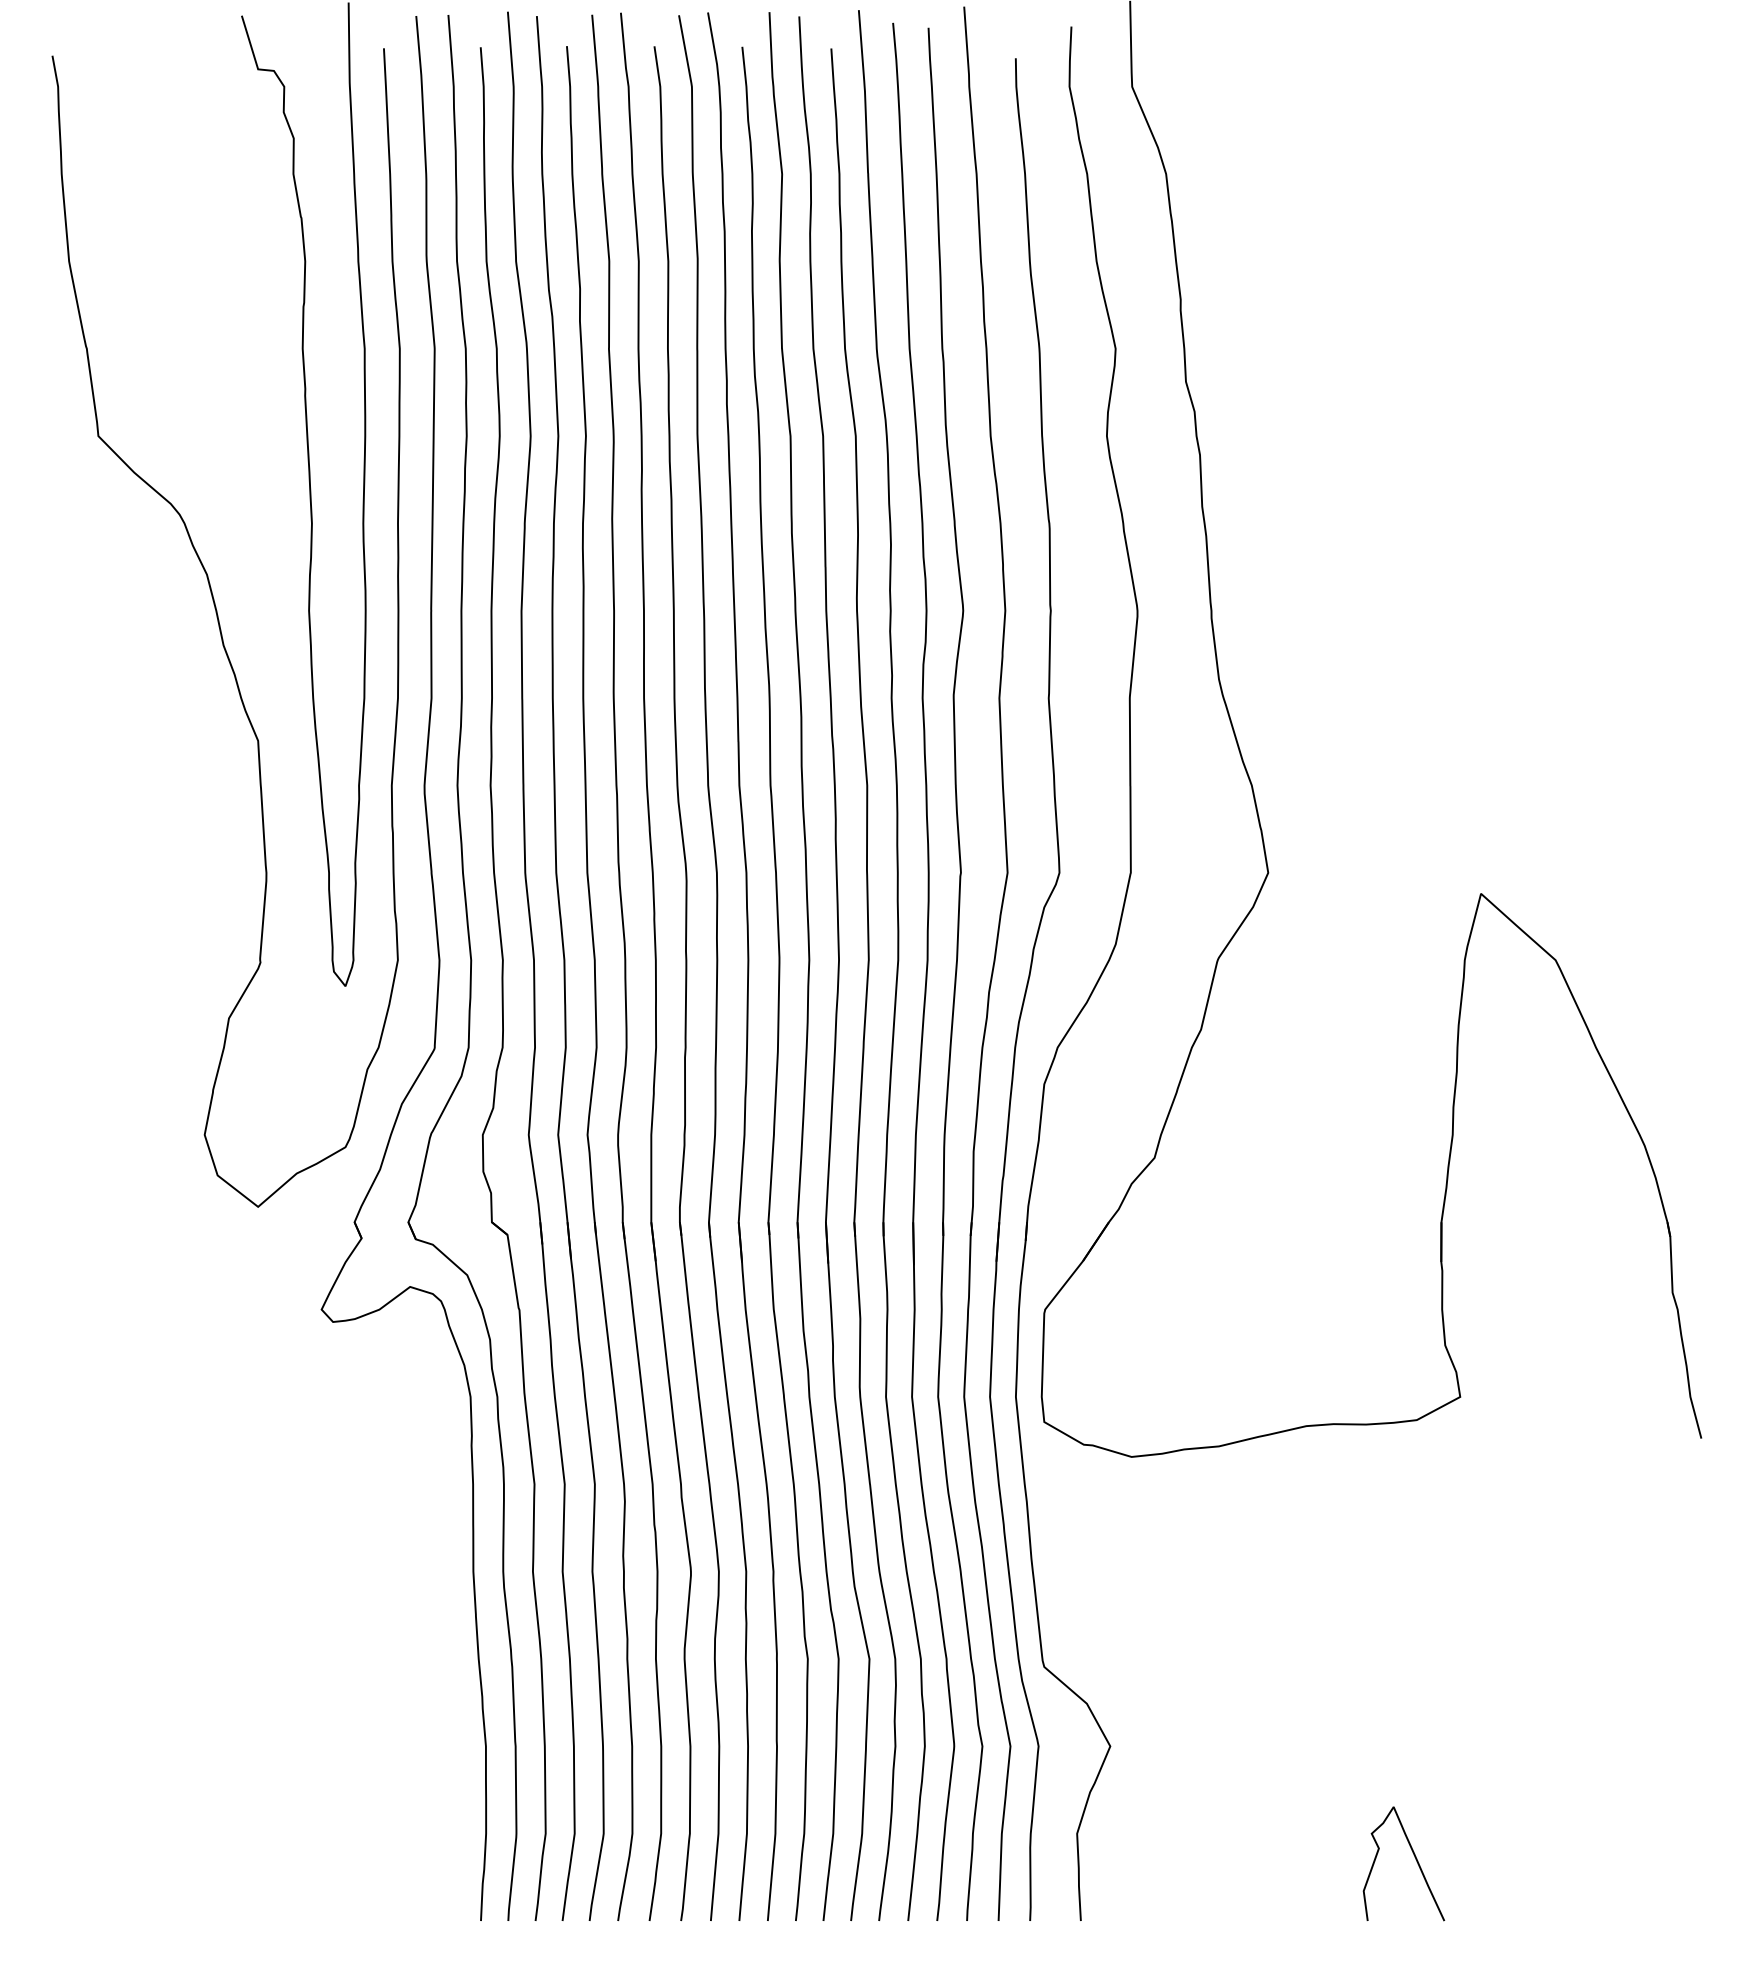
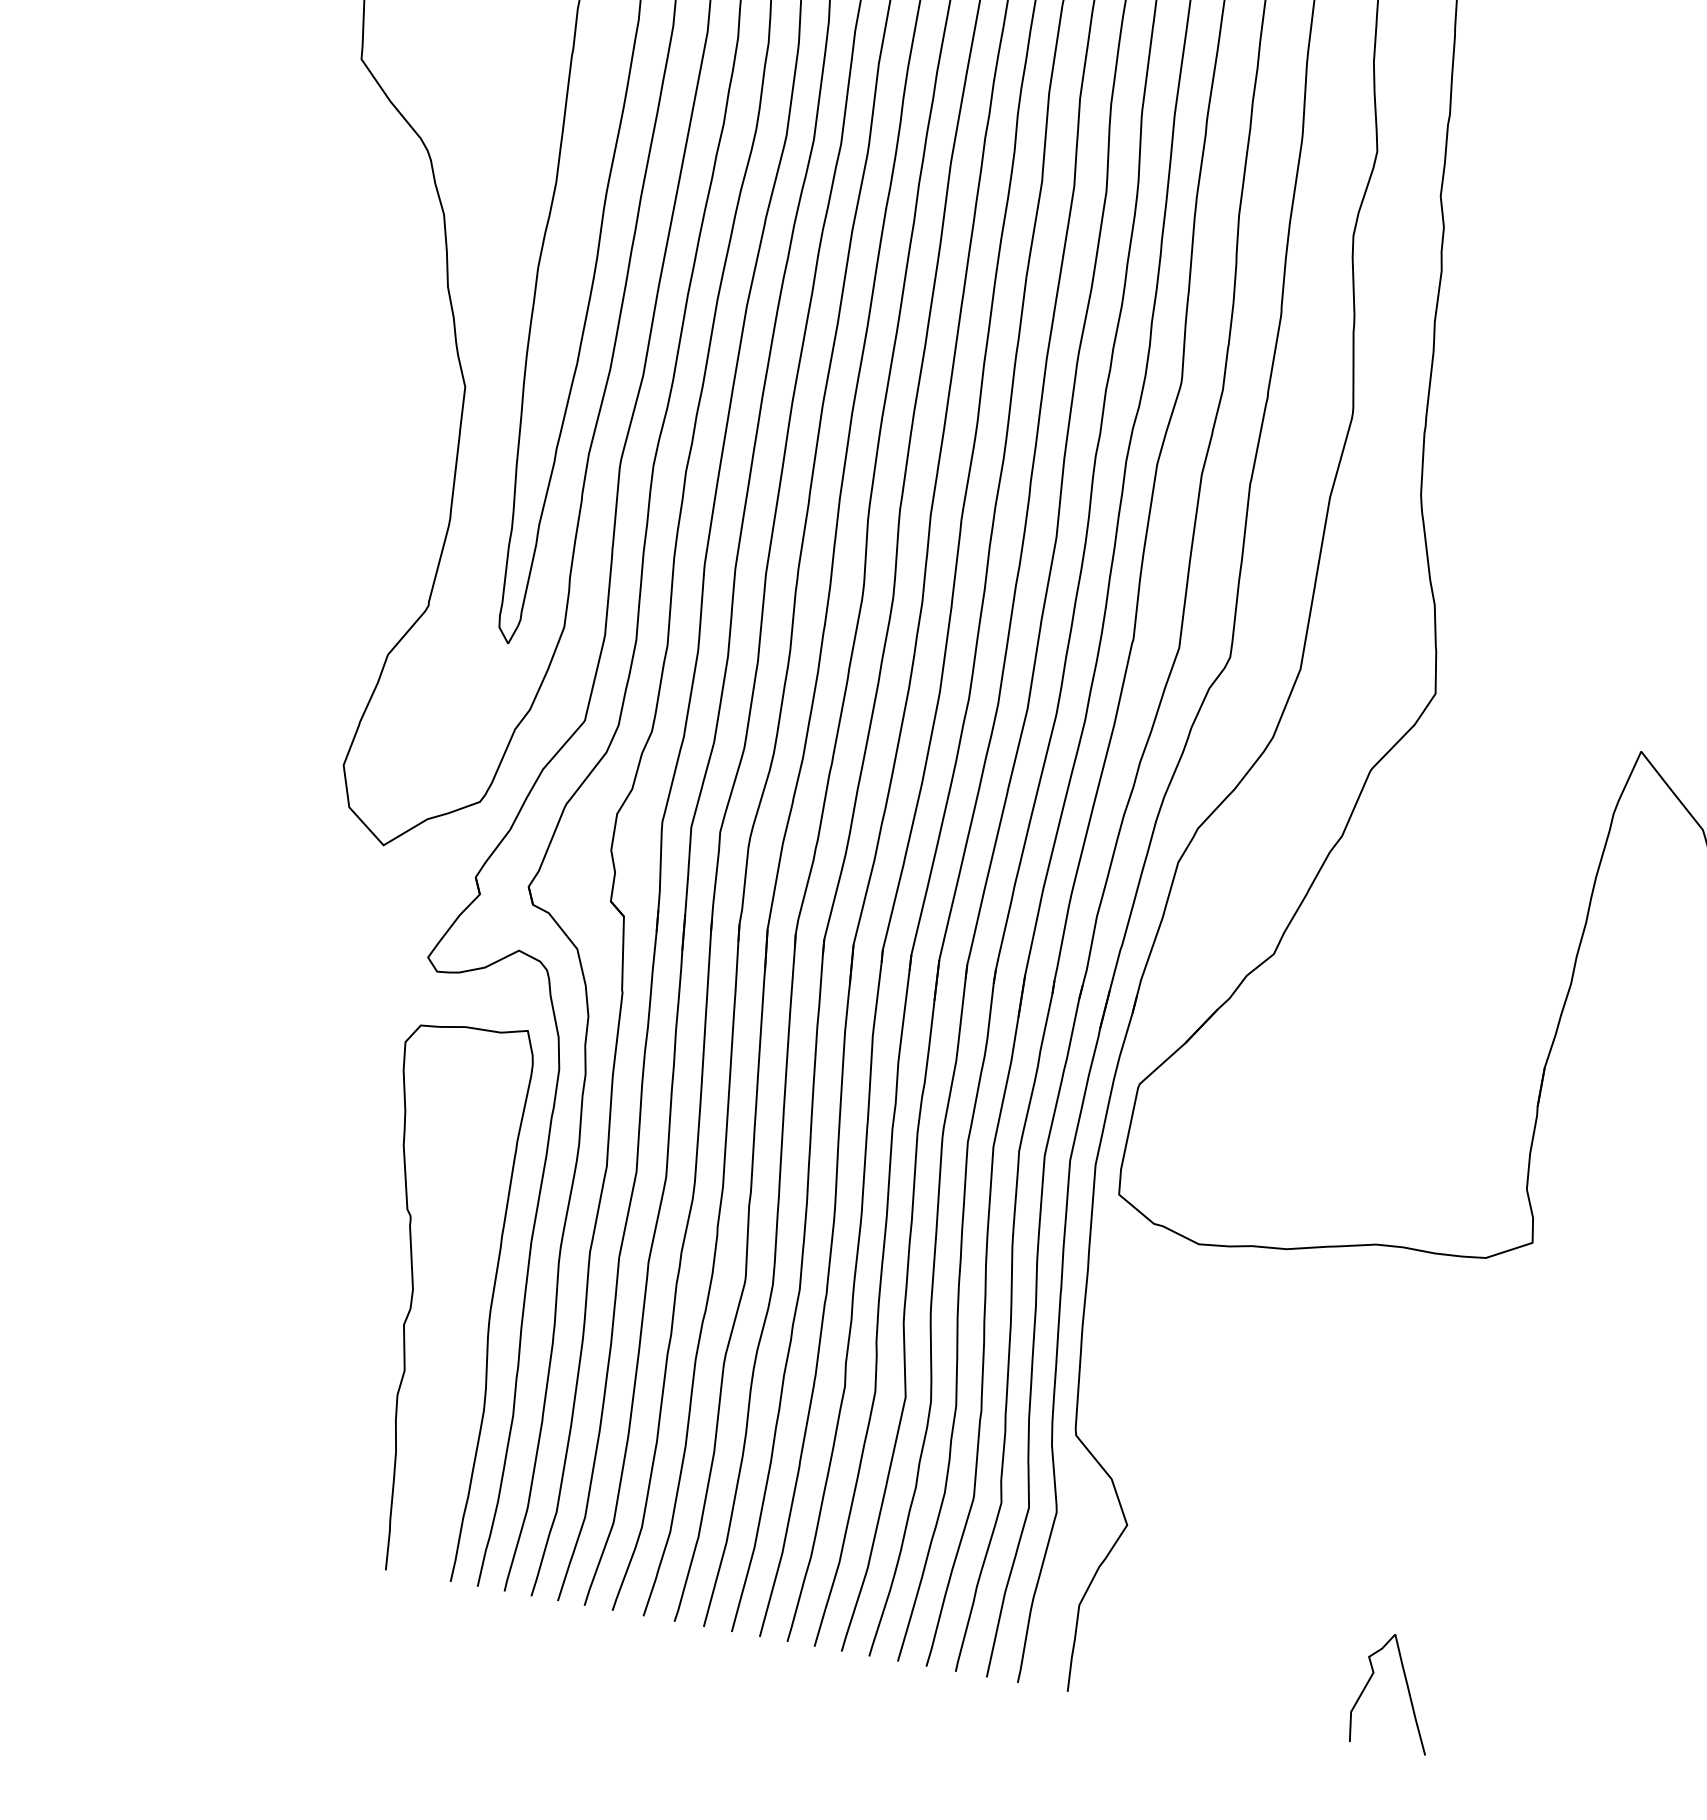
curve: (366, 1641) -> (414, 1291), added

